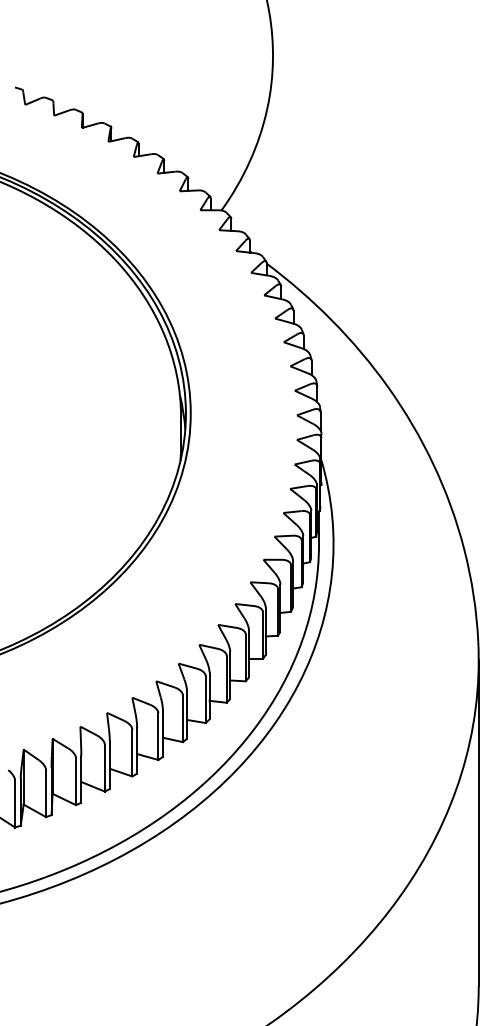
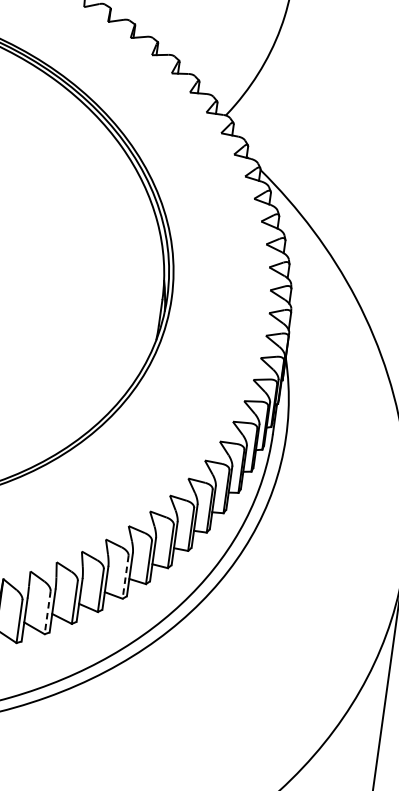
line: (182, 719) -> (125, 577), solid -> dashed
line: (104, 768) -> (47, 612), solid -> dashed

